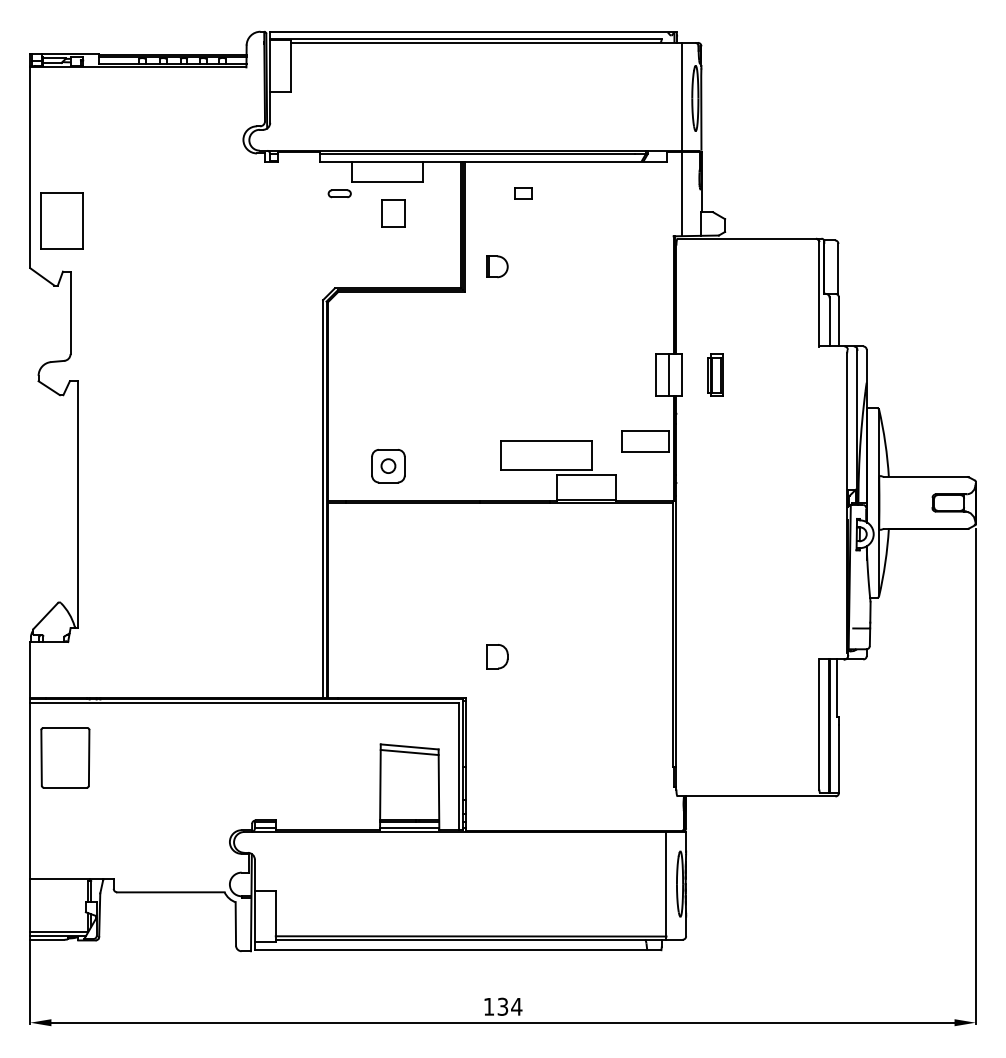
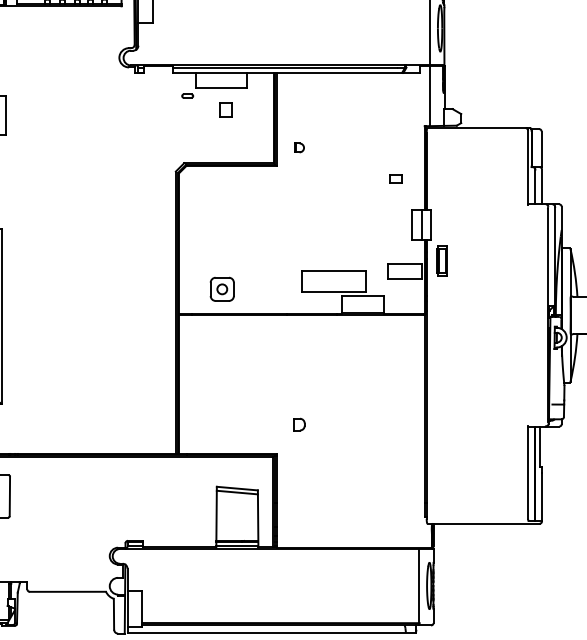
part: (339, 193) -> (187, 95), size x0.7
part: (523, 193) -> (396, 178), moved
part: (393, 213) -> (225, 110), size x0.7
part: (497, 266) -> (299, 147), size x0.6
part: (715, 374) -> (441, 260), moved
part: (497, 656) -> (299, 424), size x0.7

